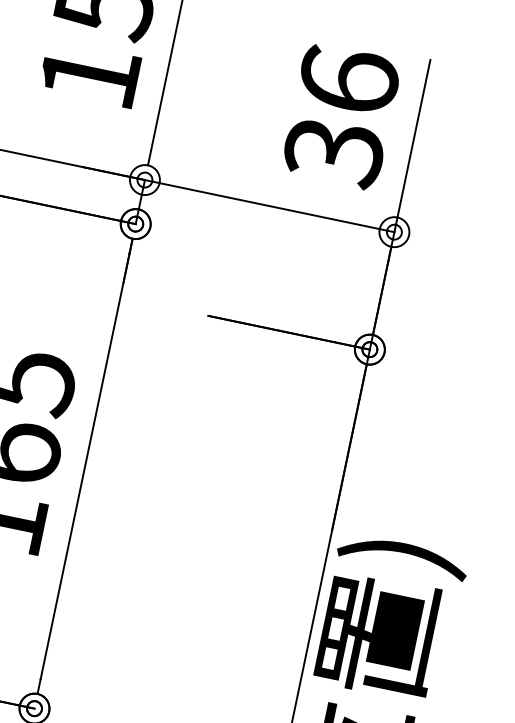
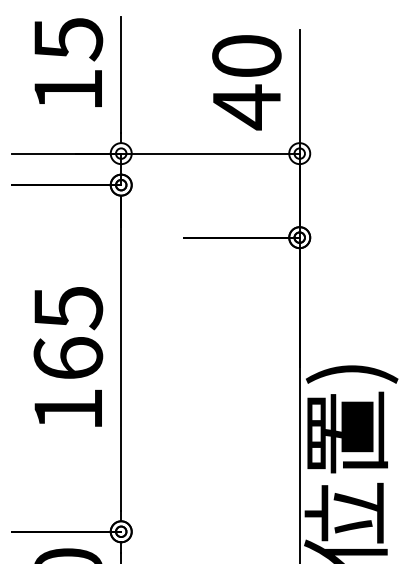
text: (340, 117) -> (246, 82), 36 -> 40

